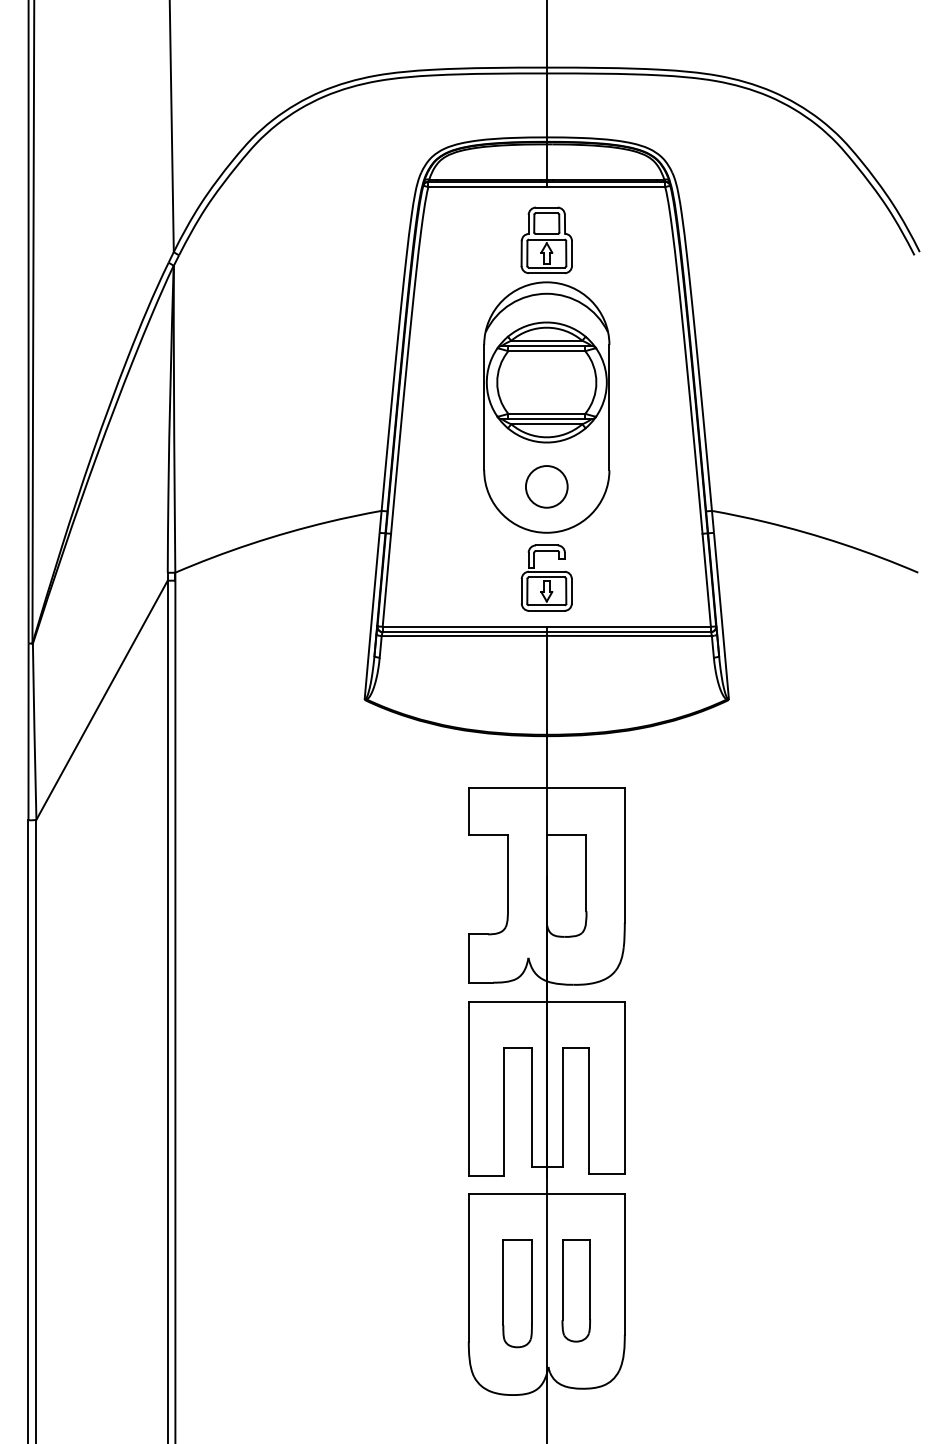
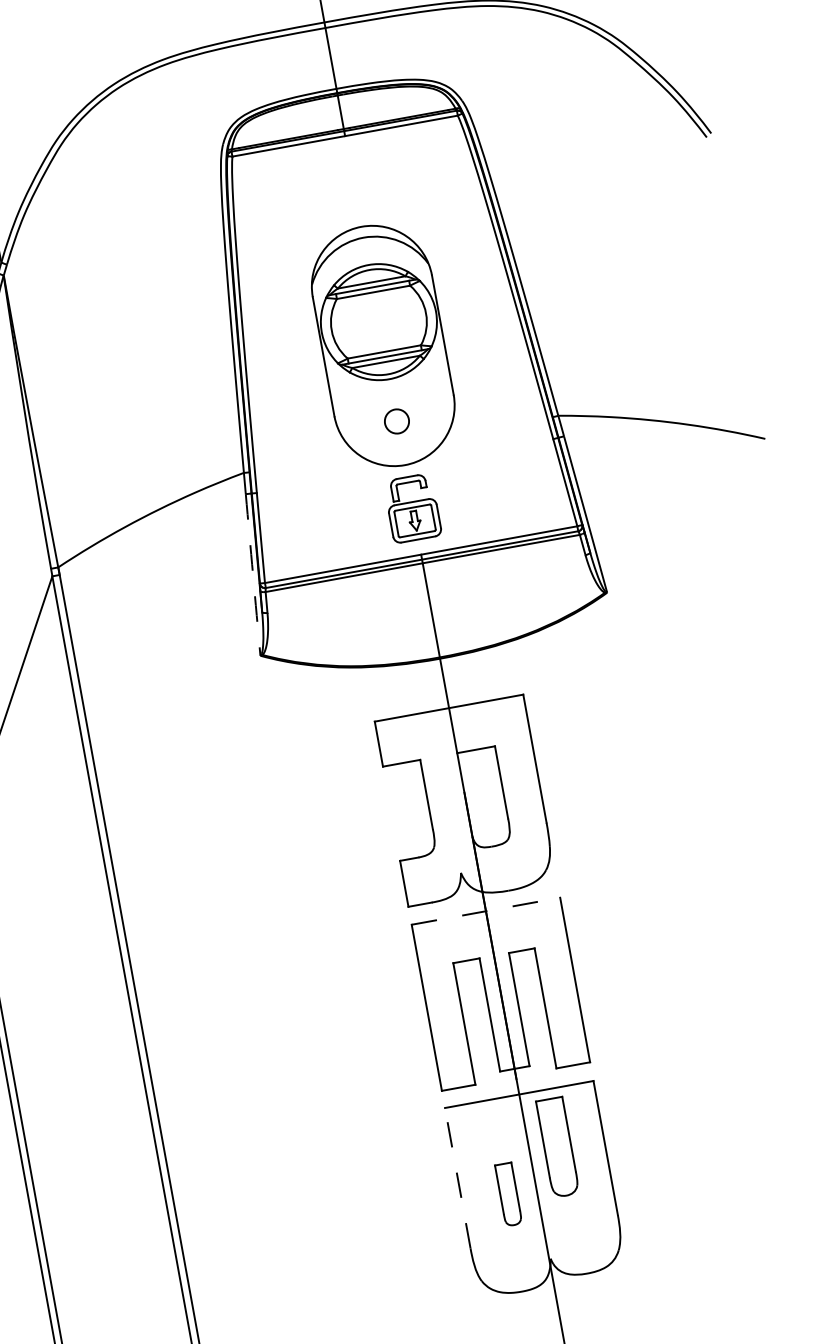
part: (546, 239) -> (353, 186), removed
circle: (546, 486) -> (396, 421), size x0.6
arc: (372, 616) -> (253, 574), solid -> dashed
line: (547, 1001) -> (486, 911), solid -> dashed
line: (468, 1267) -> (457, 1177), solid -> dashed
part: (575, 1290) -> (557, 1147), moved
part: (517, 1293) -> (508, 1194), size x0.6

